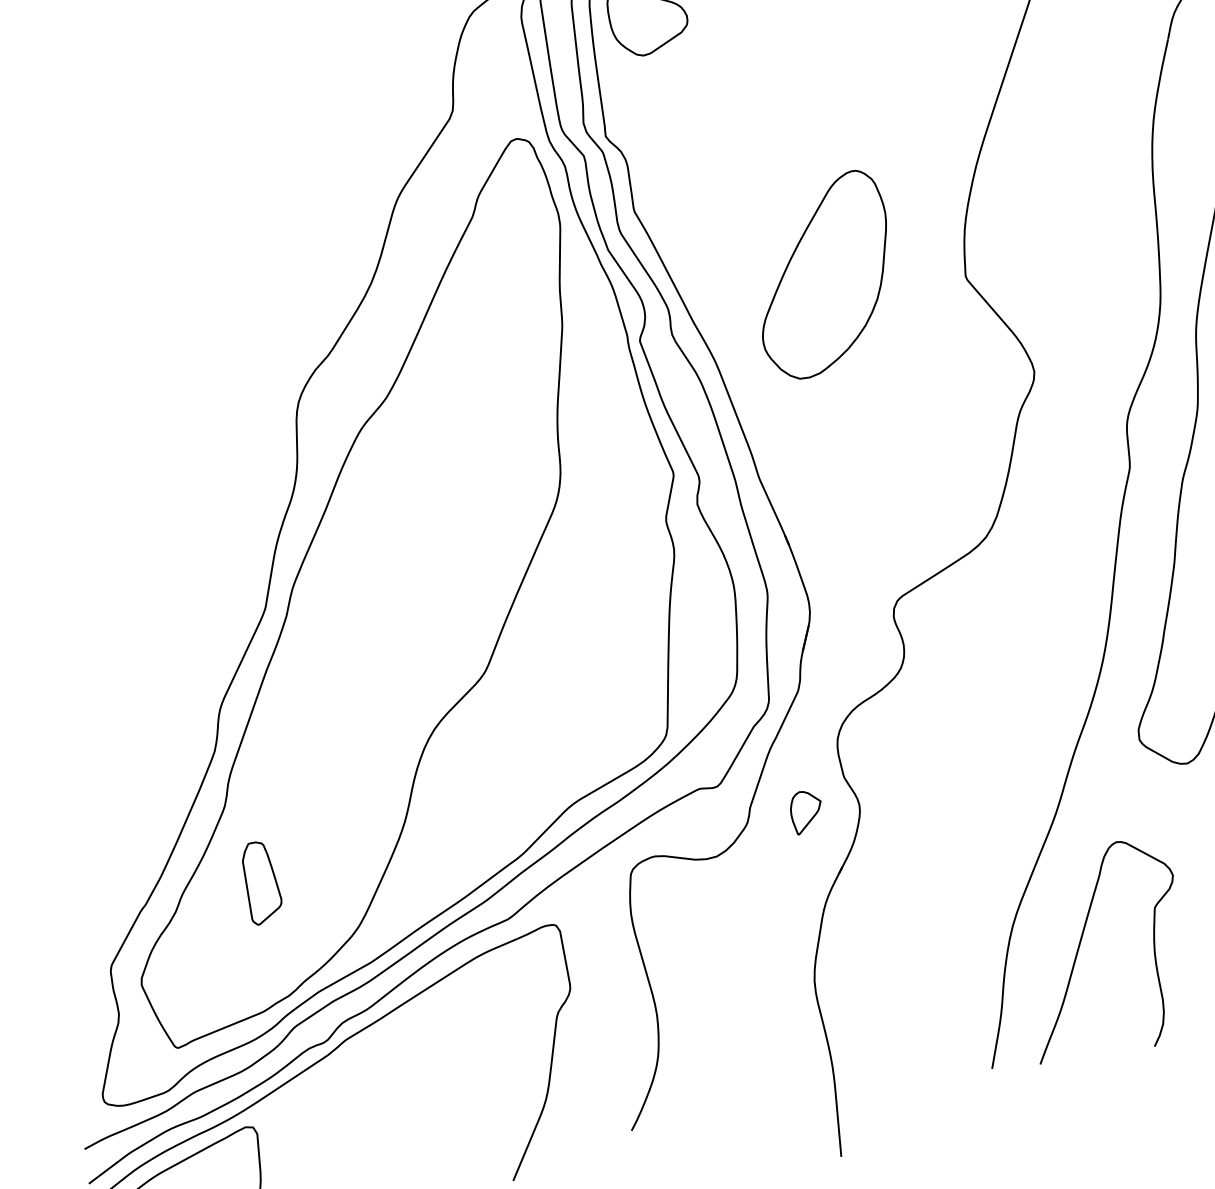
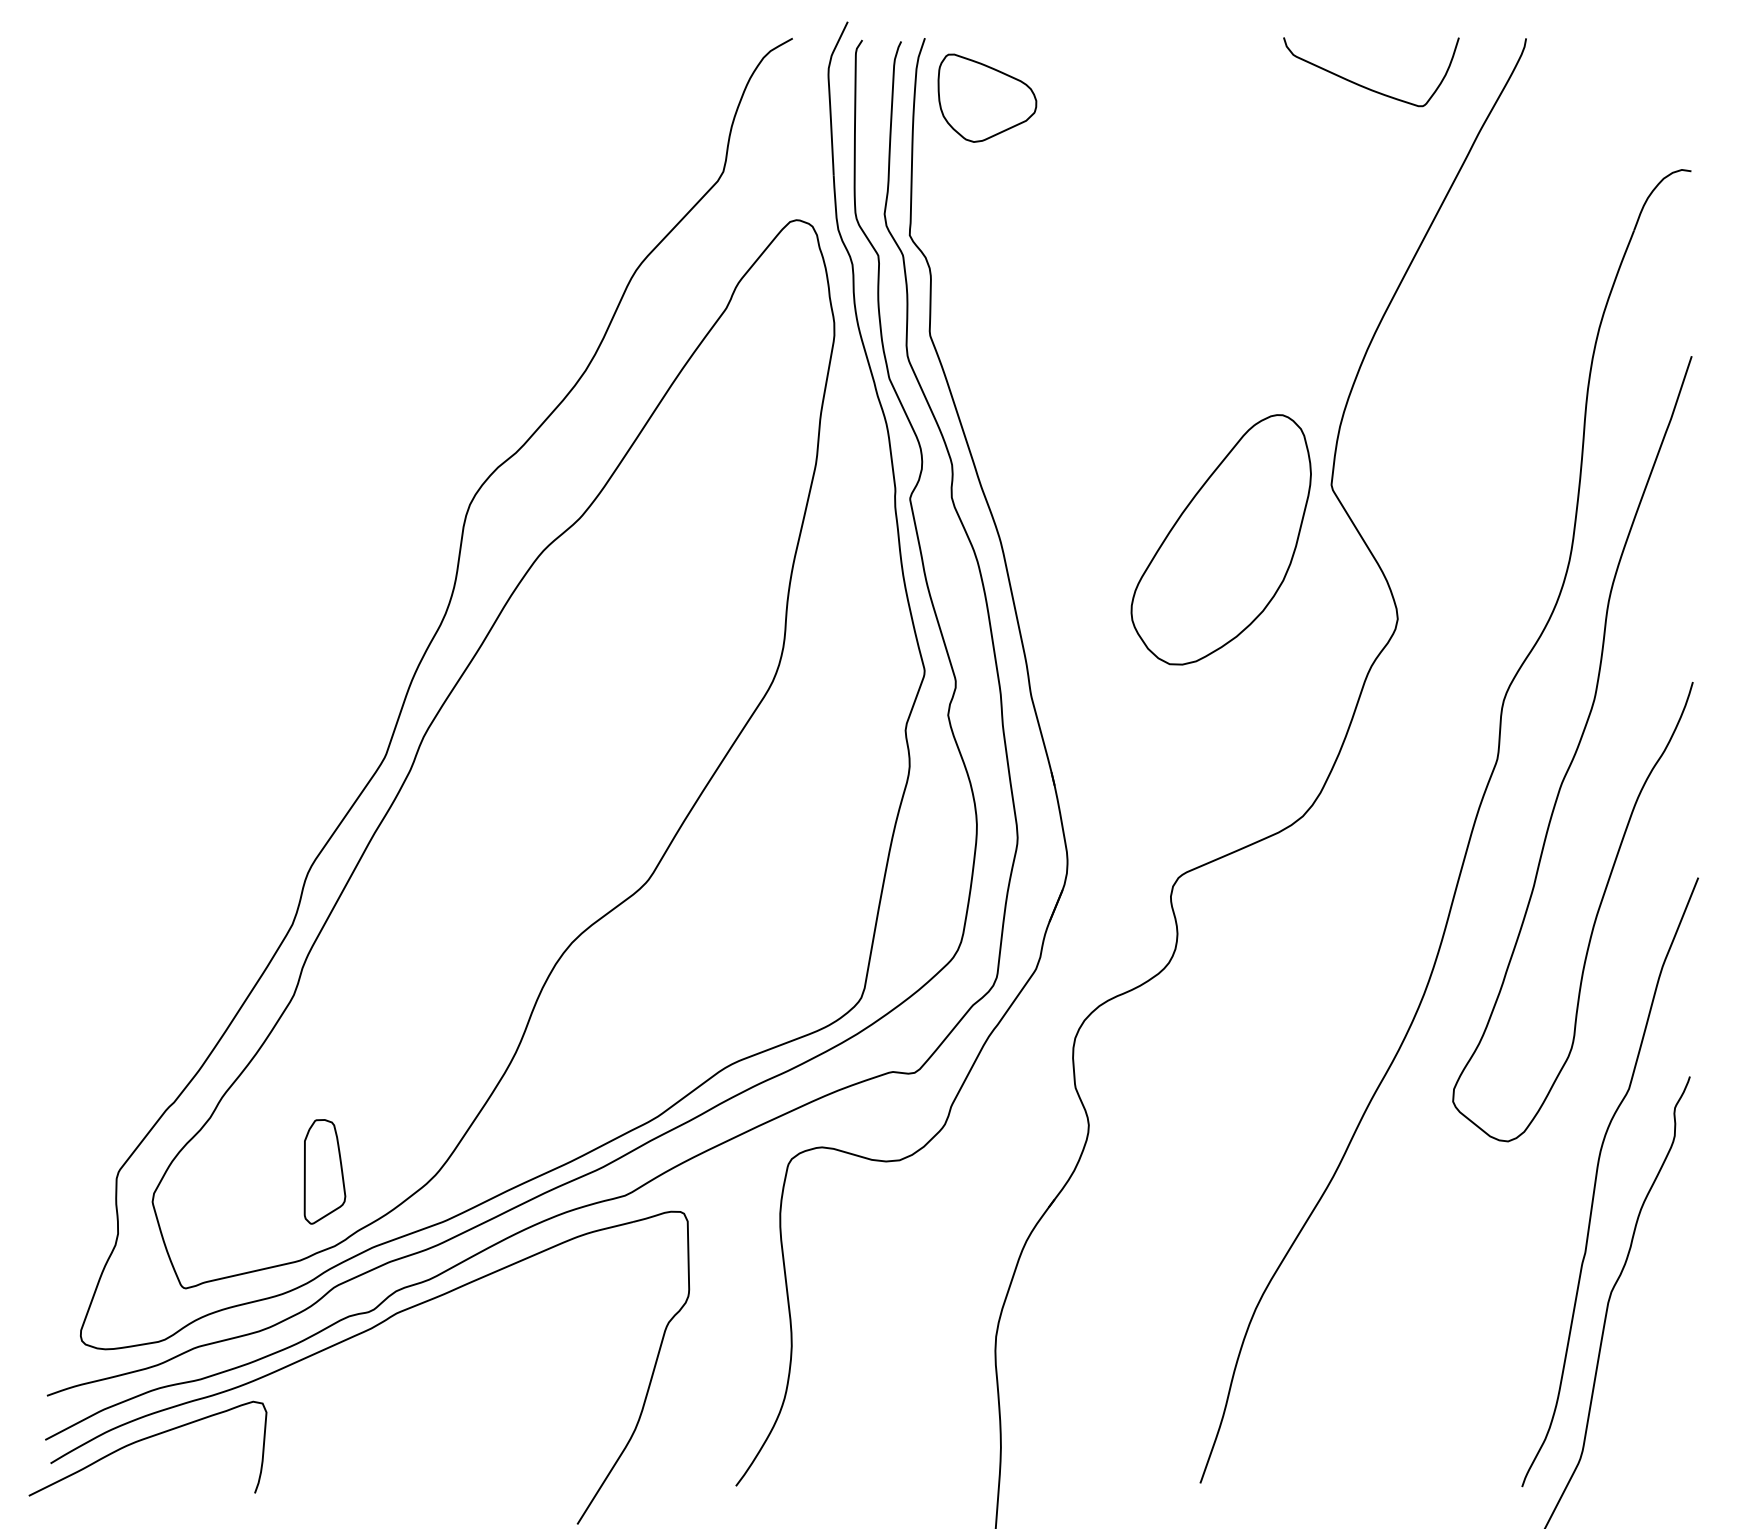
part: (823, 275) -> (1220, 539), moved
part: (806, 812) -> (1020, 1123), removed
part: (261, 882) -> (324, 1171), moved
curve: (1081, 941) -> (1338, 1342), removed

